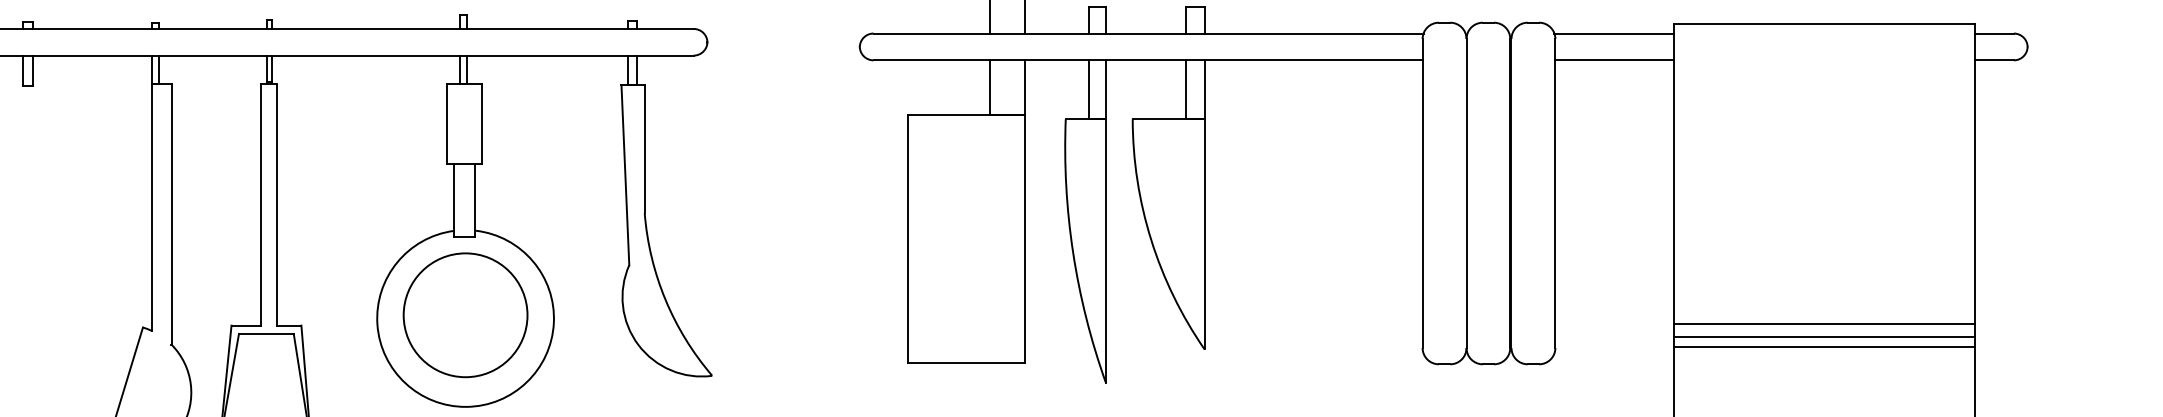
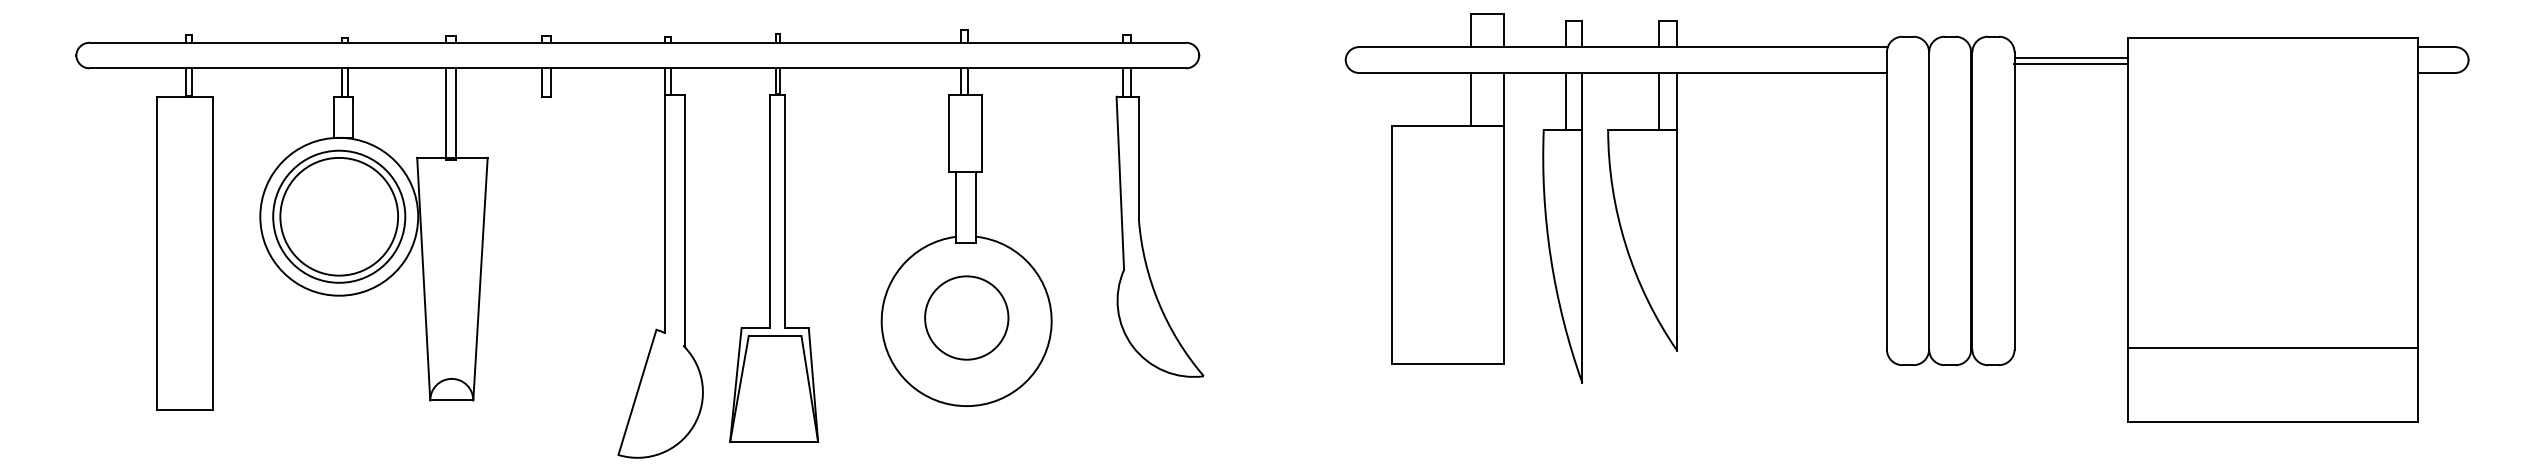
line: (1613, 33) -> (2070, 64), moved
line: (1614, 59) -> (2071, 57), moved
circle: (465, 314) -> (966, 317), size x0.7
line: (1824, 324) -> (2273, 326), removed
line: (1824, 337) -> (2273, 339), removed

